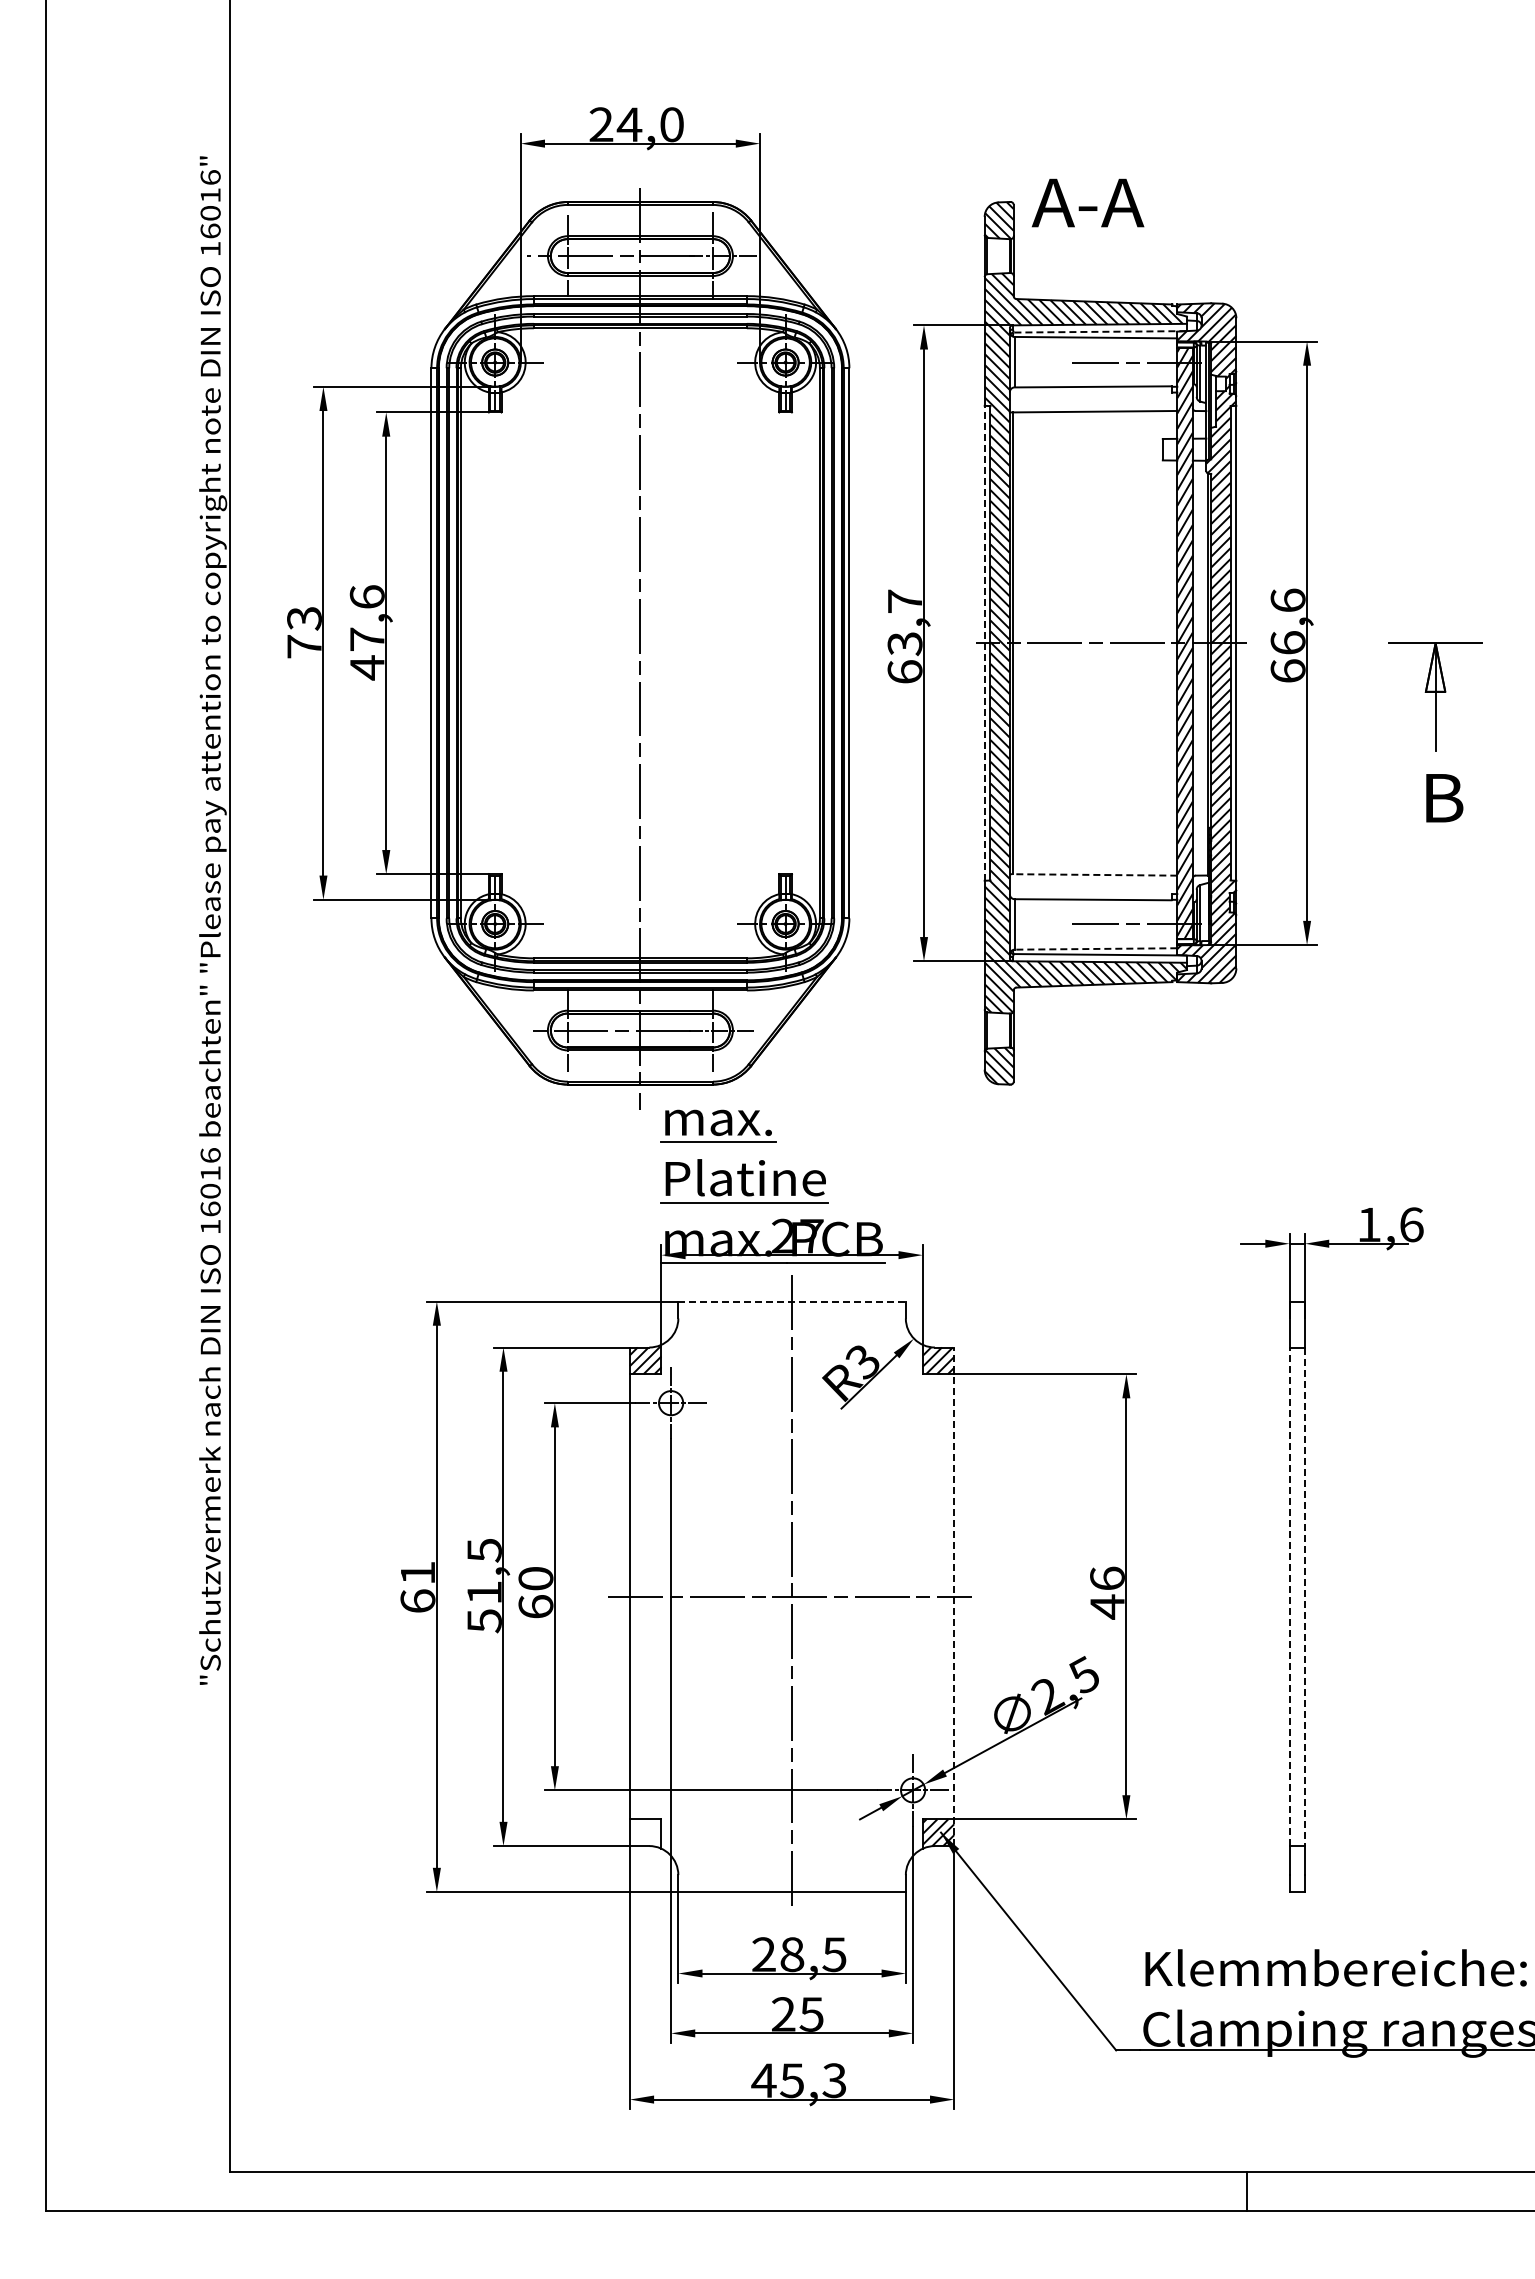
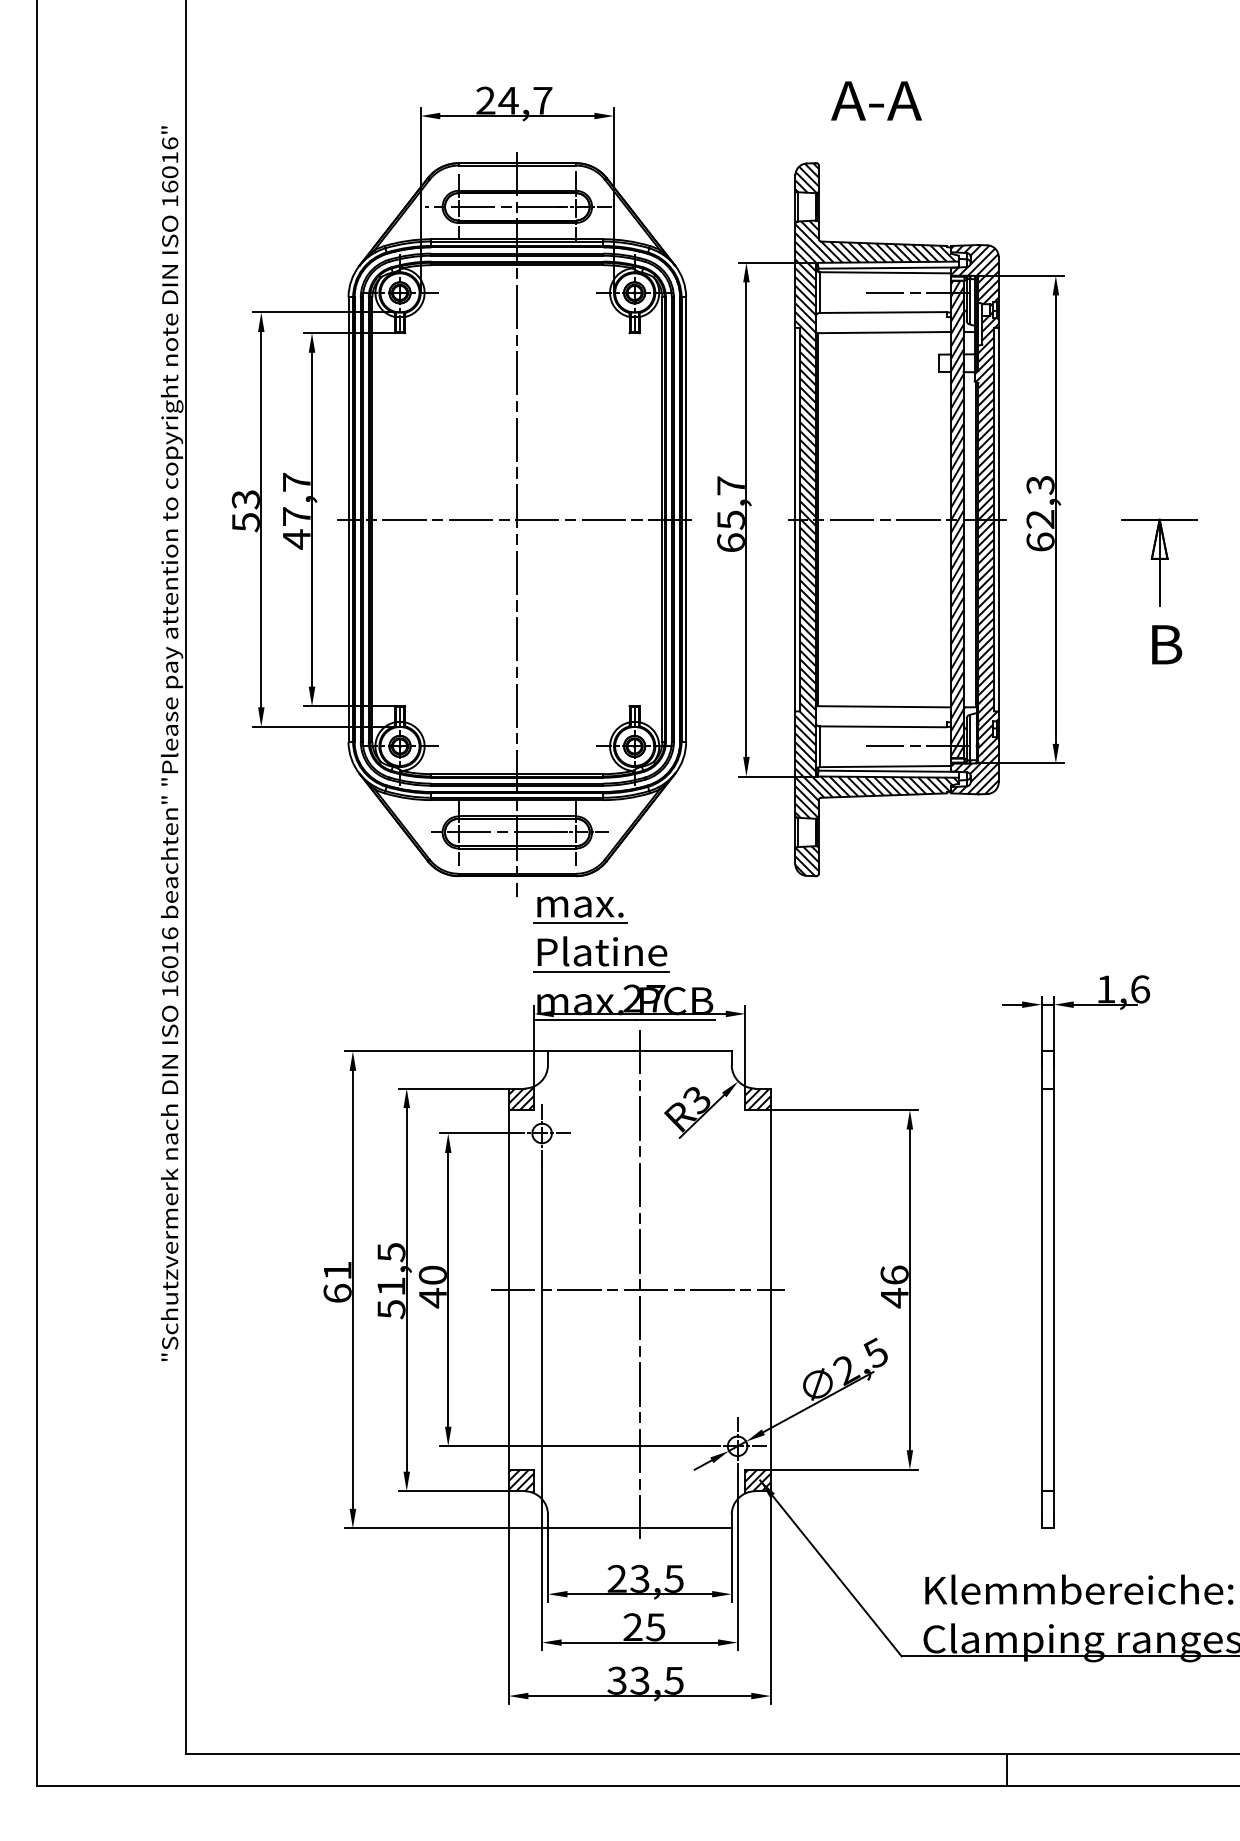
text: (671, 124) -> (542, 100), 24,0 -> 24,7
text: (1087, 202) -> (876, 100), moved
line: (1099, 331) -> (888, 267), dashed -> solid
text: (366, 596) -> (296, 481), 47,6 -> 47,7
text: (1287, 621) -> (1040, 502), 66,6 -> 62,3
line: (984, 642) -> (795, 519), dashed -> solid
line: (636, 643) -> (514, 519), added
text: (904, 644) -> (730, 520), 63,7 -> 65,7
text: (304, 647) -> (245, 523), 73 -> 53
line: (1093, 874) -> (883, 706), dashed -> solid
line: (1095, 948) -> (884, 766), dashed -> solid
line: (792, 1301) -> (640, 1051), dashed -> solid
line: (954, 1596) -> (771, 1289), dashed -> solid
line: (1289, 1596) -> (1041, 1289), dashed -> solid
line: (1305, 1597) -> (1054, 1290), dashed -> solid
text: (535, 1606) -> (432, 1297), 60 -> 40
hatch: (645, 1833) -> (521, 1481), added
text: (792, 1954) -> (640, 1578), 28,5 -> 23,5
text: (798, 2080) -> (645, 1680), 45,3 -> 33,5

